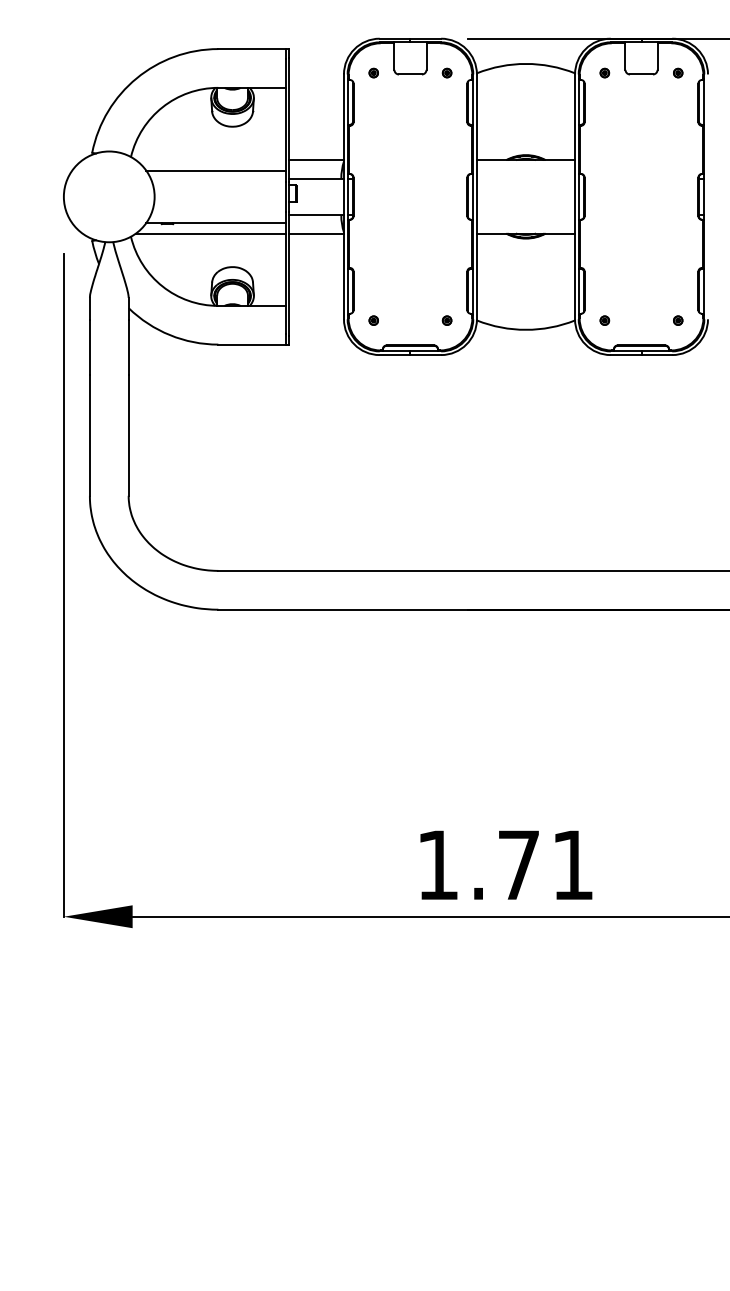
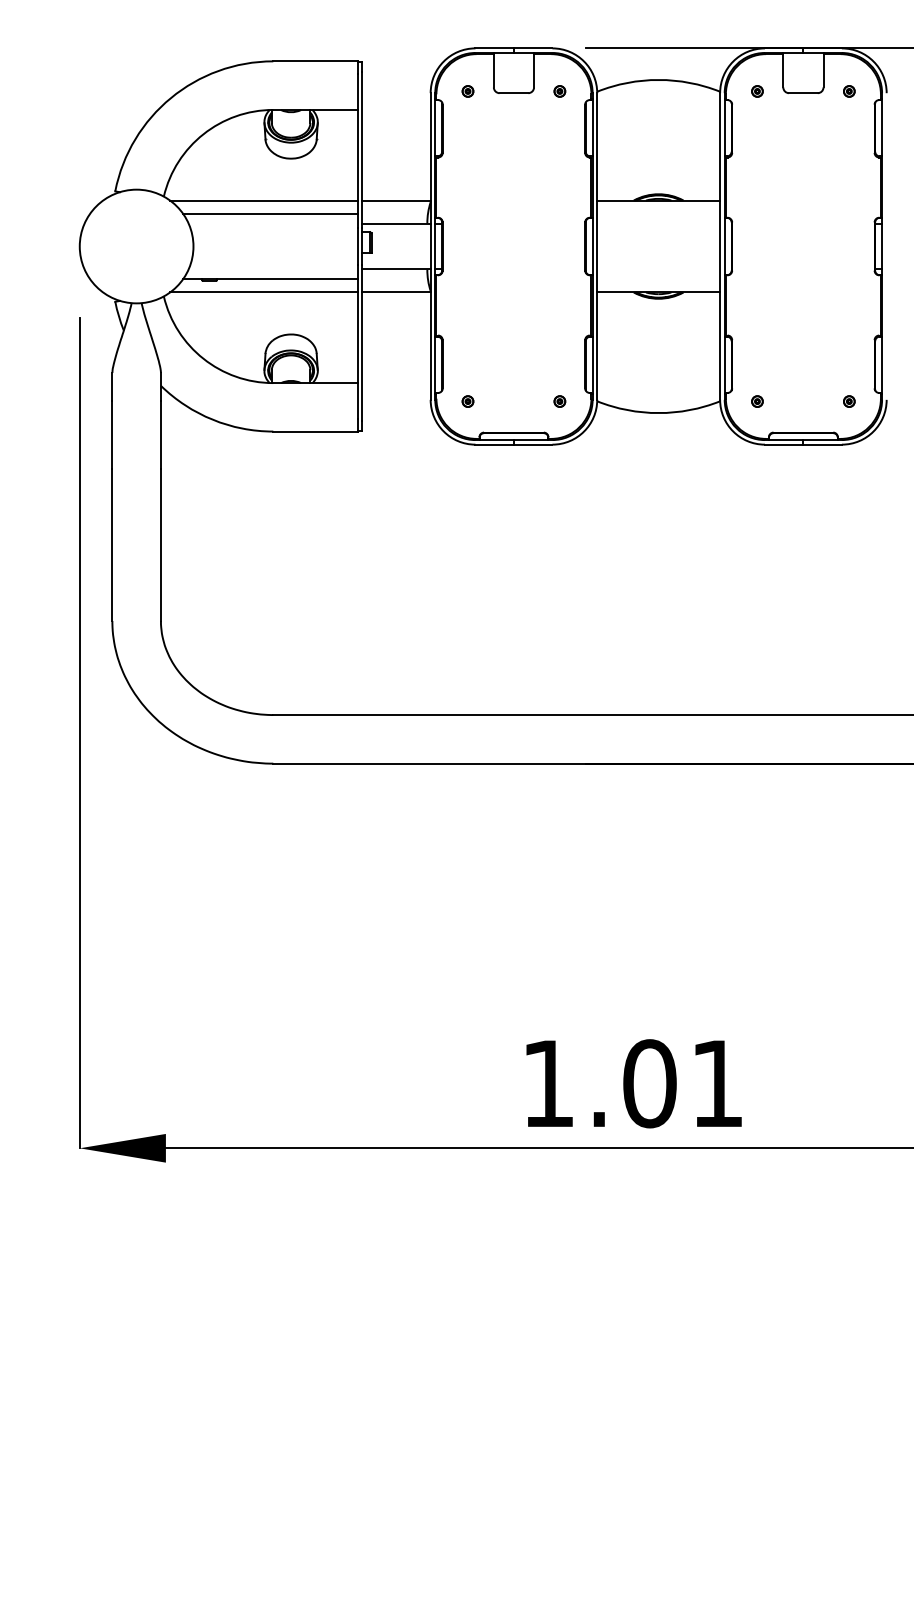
line: (210, 160) -> (263, 200), added
text: (518, 864) -> (649, 1082), 1.71 -> 1.01

